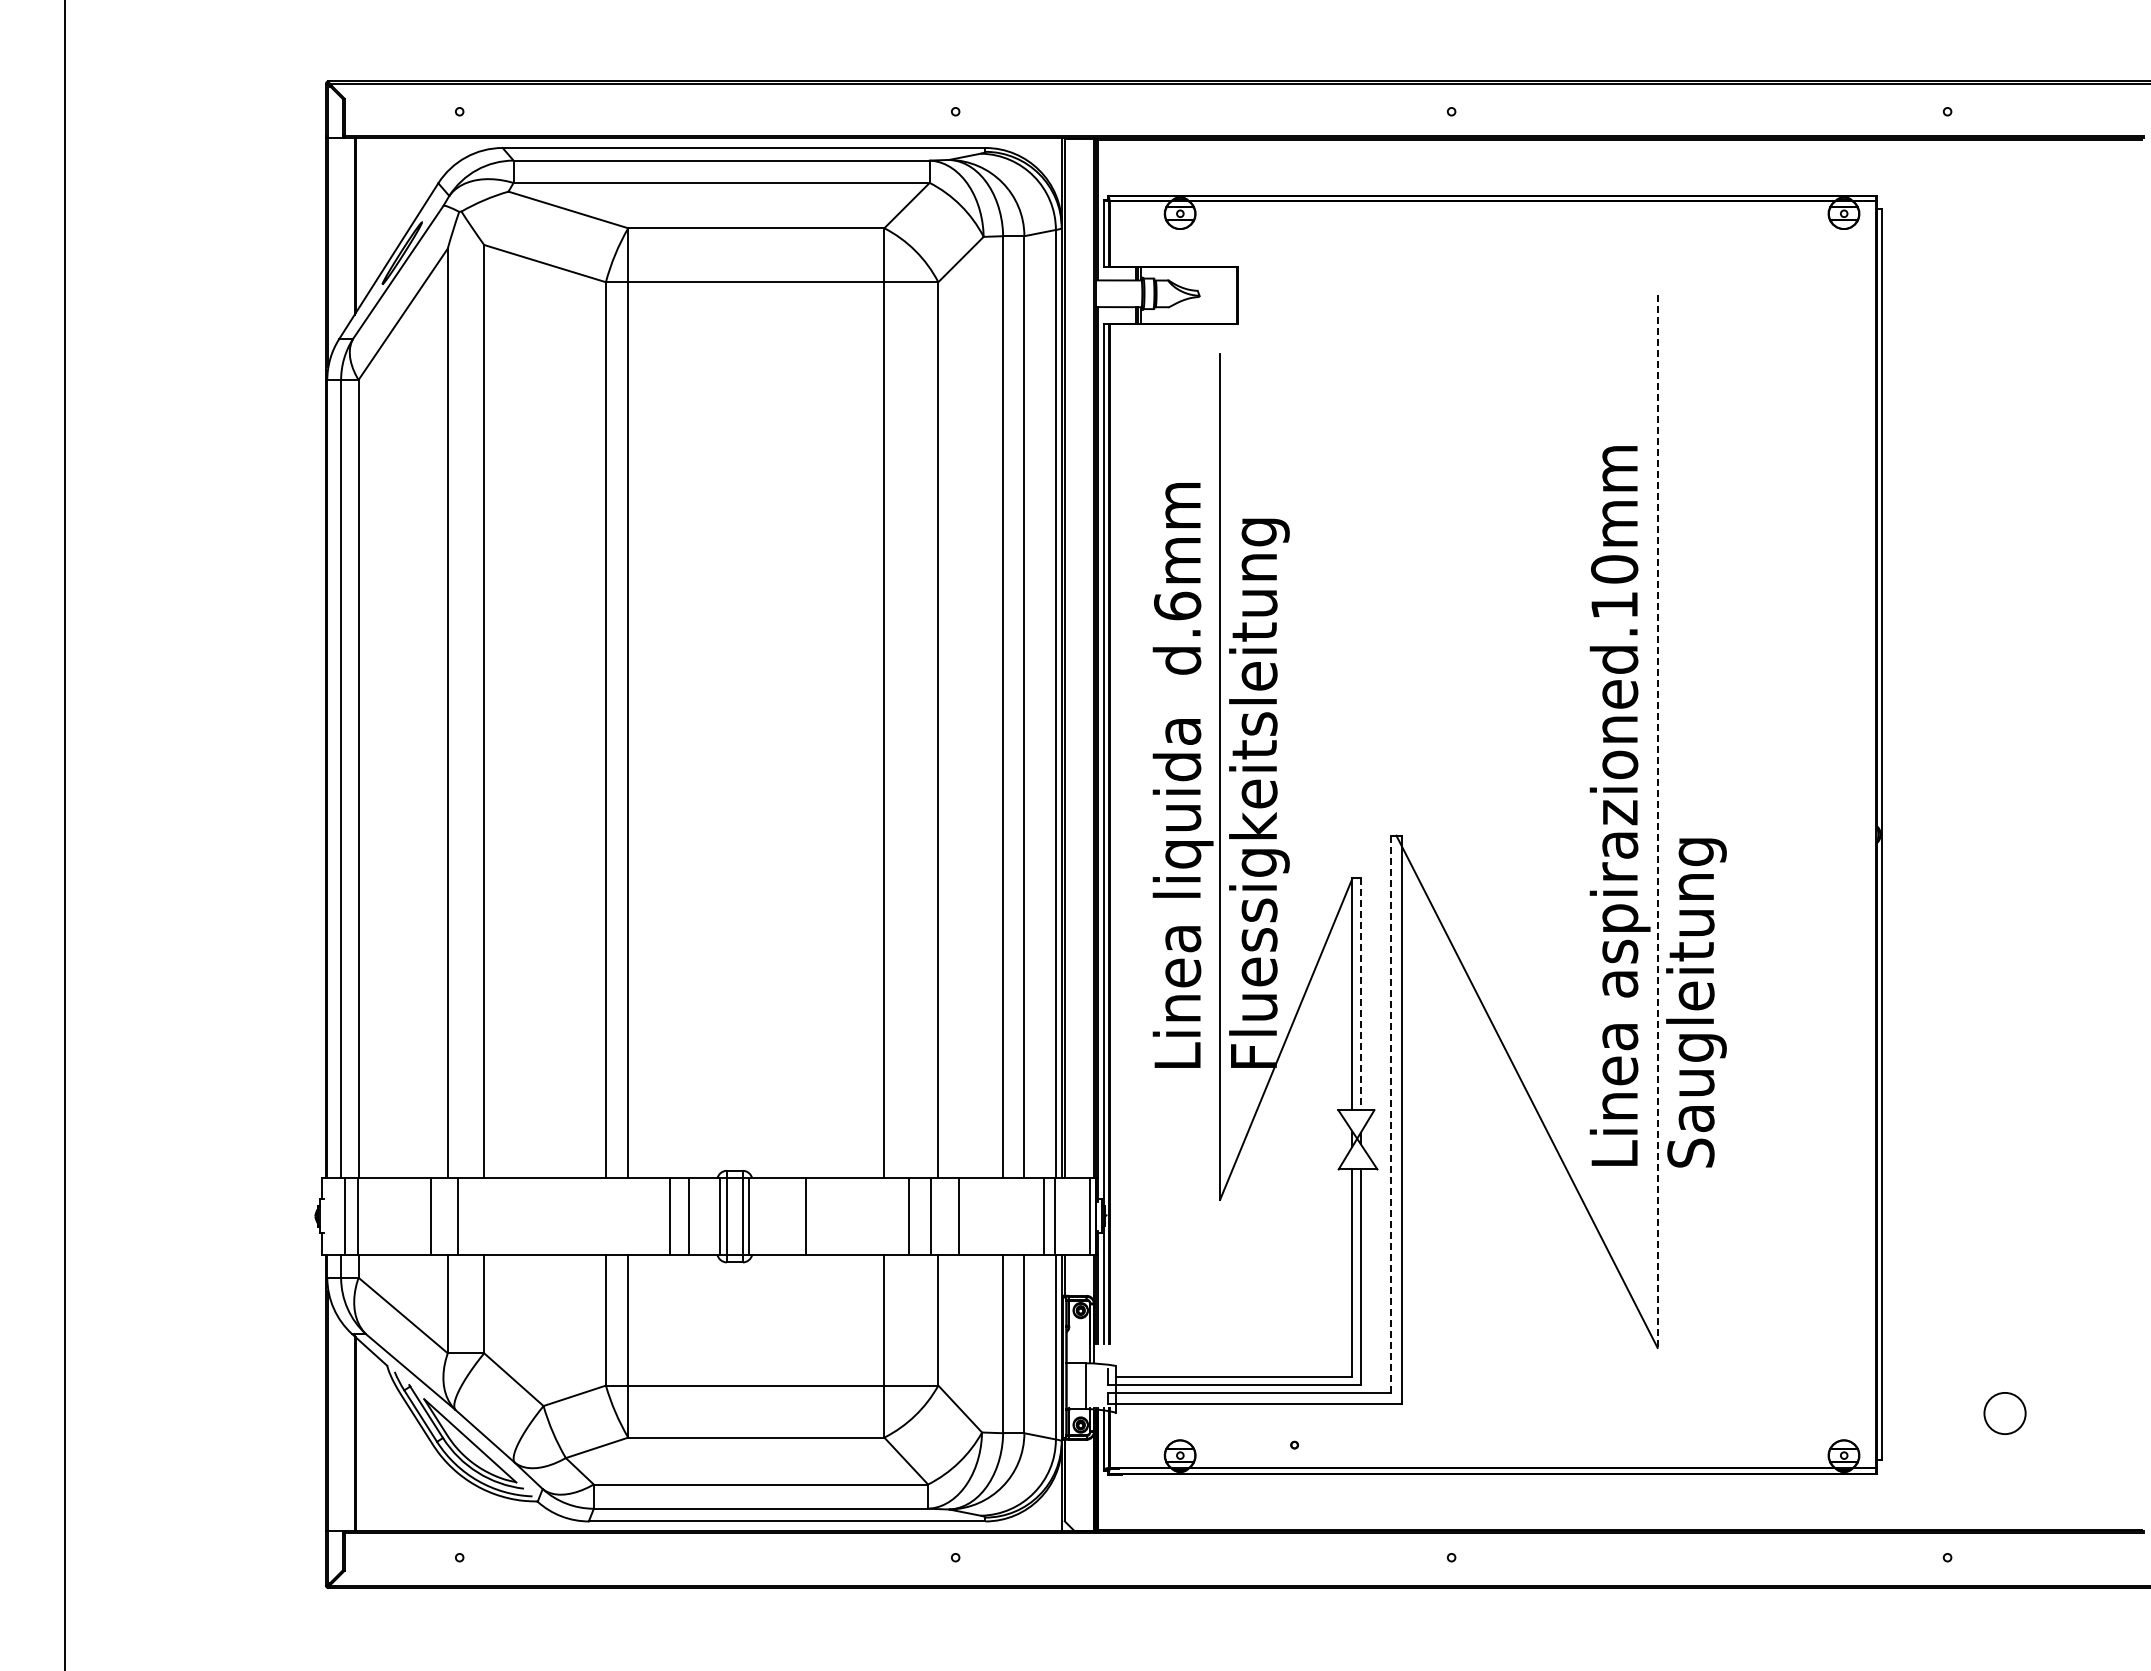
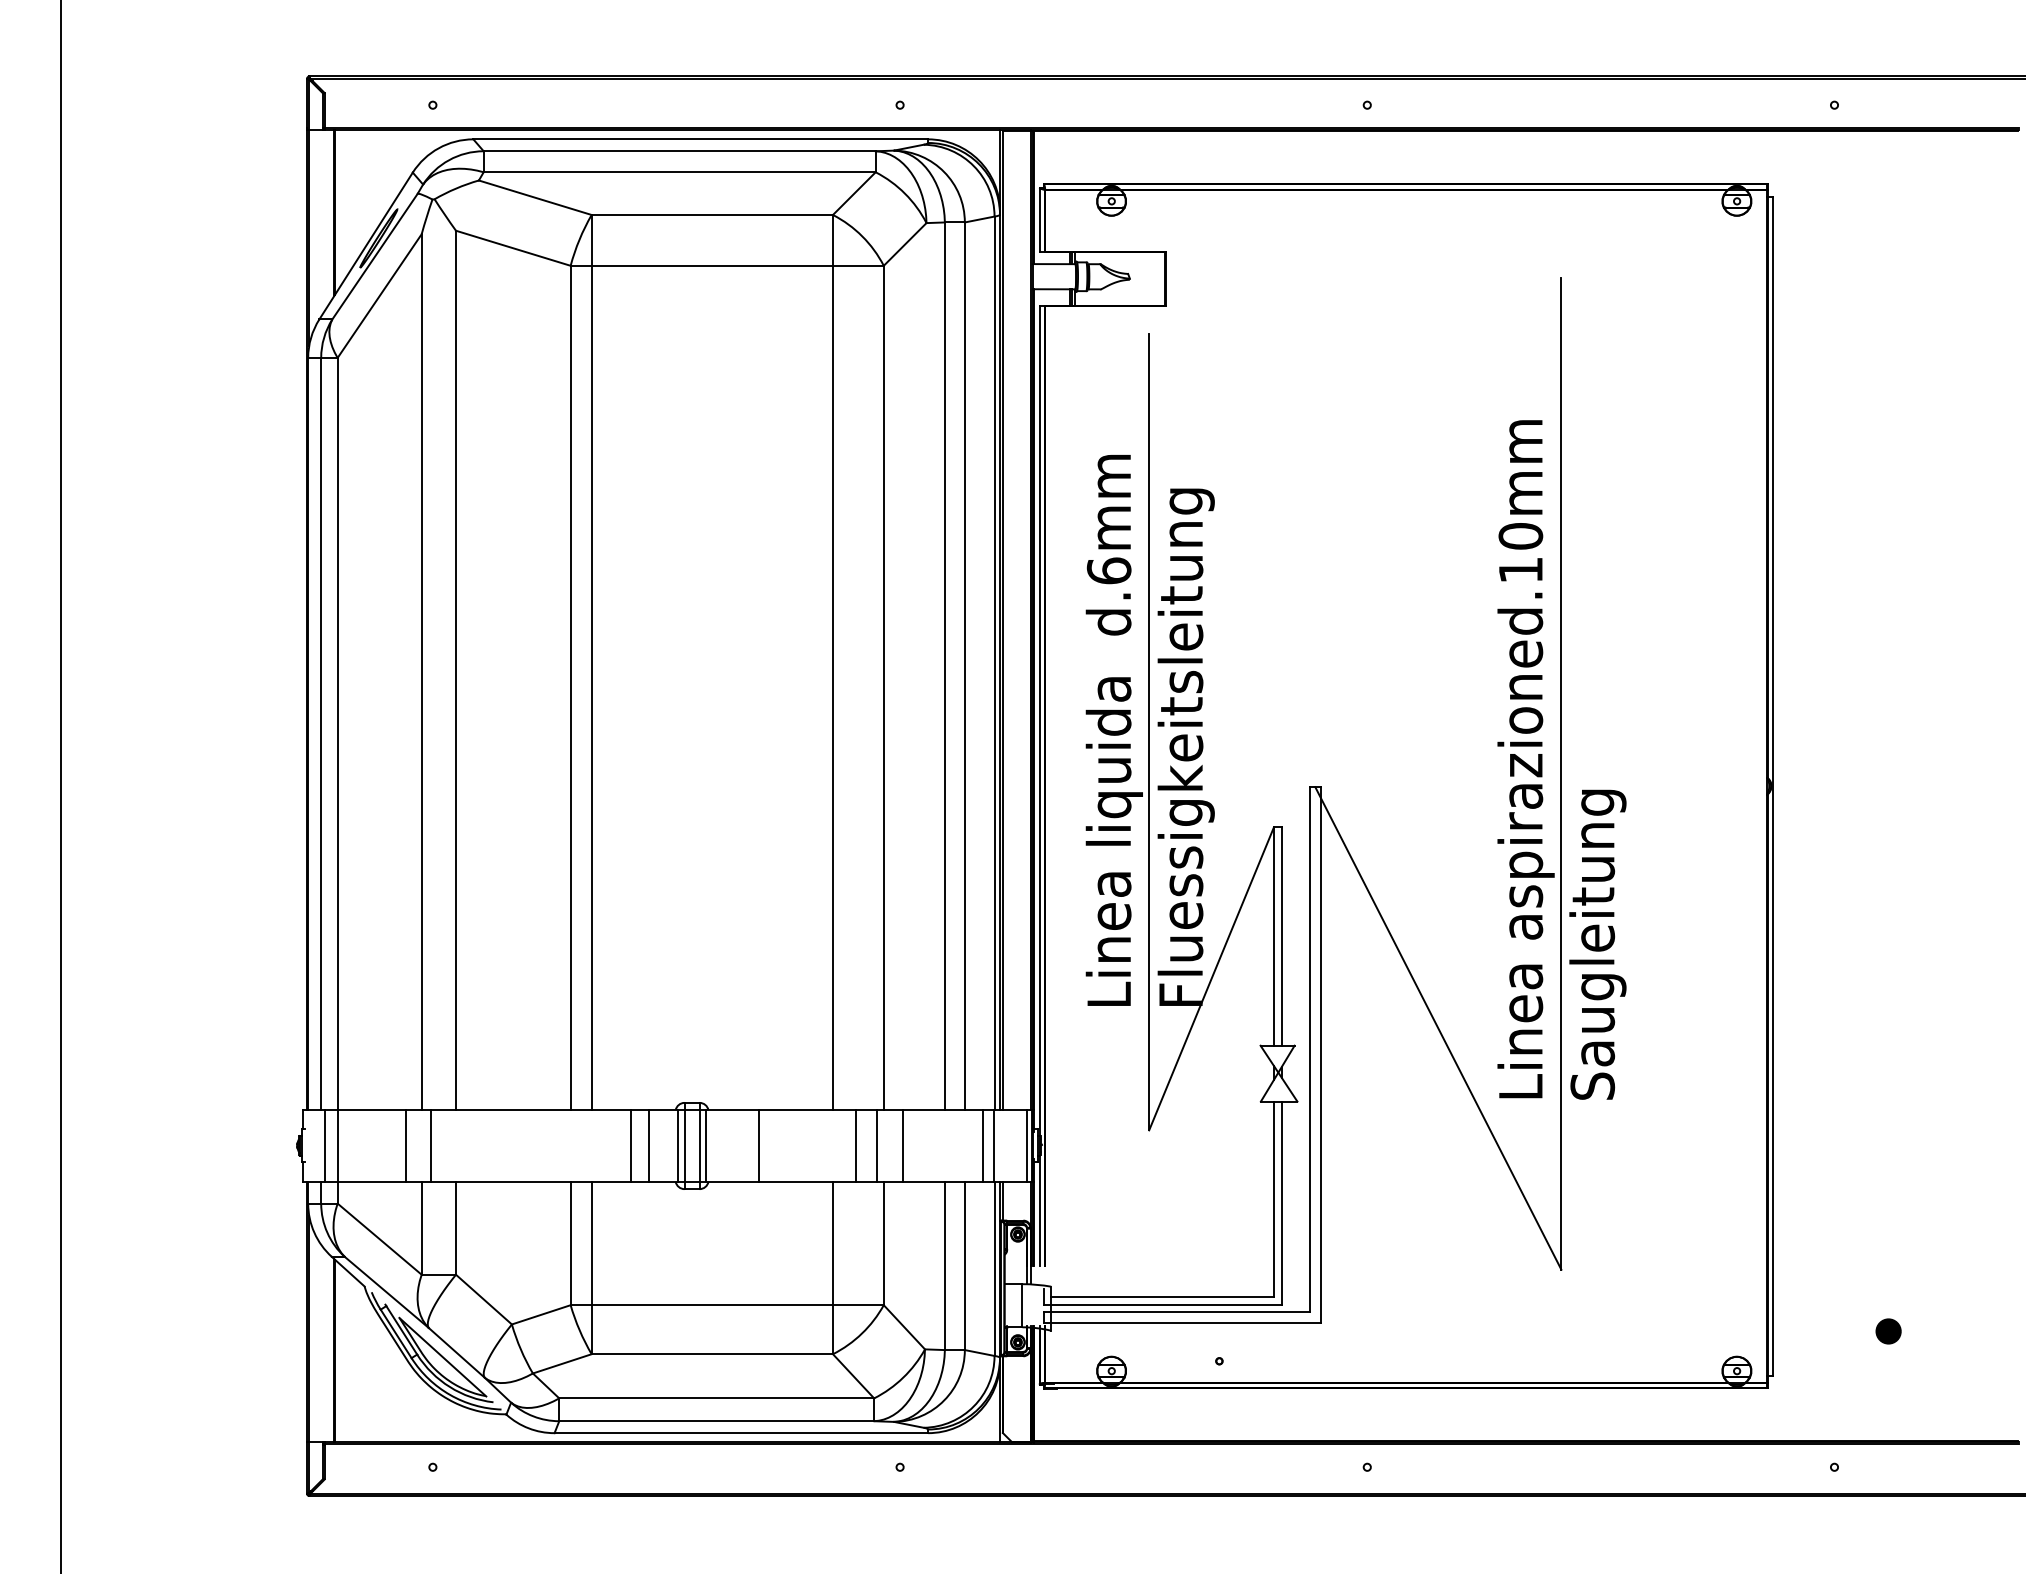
line: (1657, 822) -> (1561, 774), dashed -> solid
line: (1360, 994) -> (1281, 936), dashed -> solid
line: (1390, 1113) -> (1309, 1048), dashed -> solid
part: (2004, 1413) -> (1888, 1331), size x0.62

